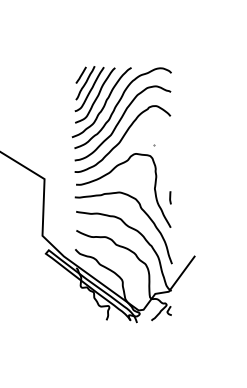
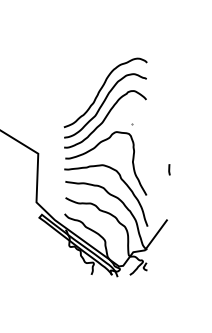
part: (101, 102) -> (87, 87), removed
line: (170, 197) -> (169, 169), moved

